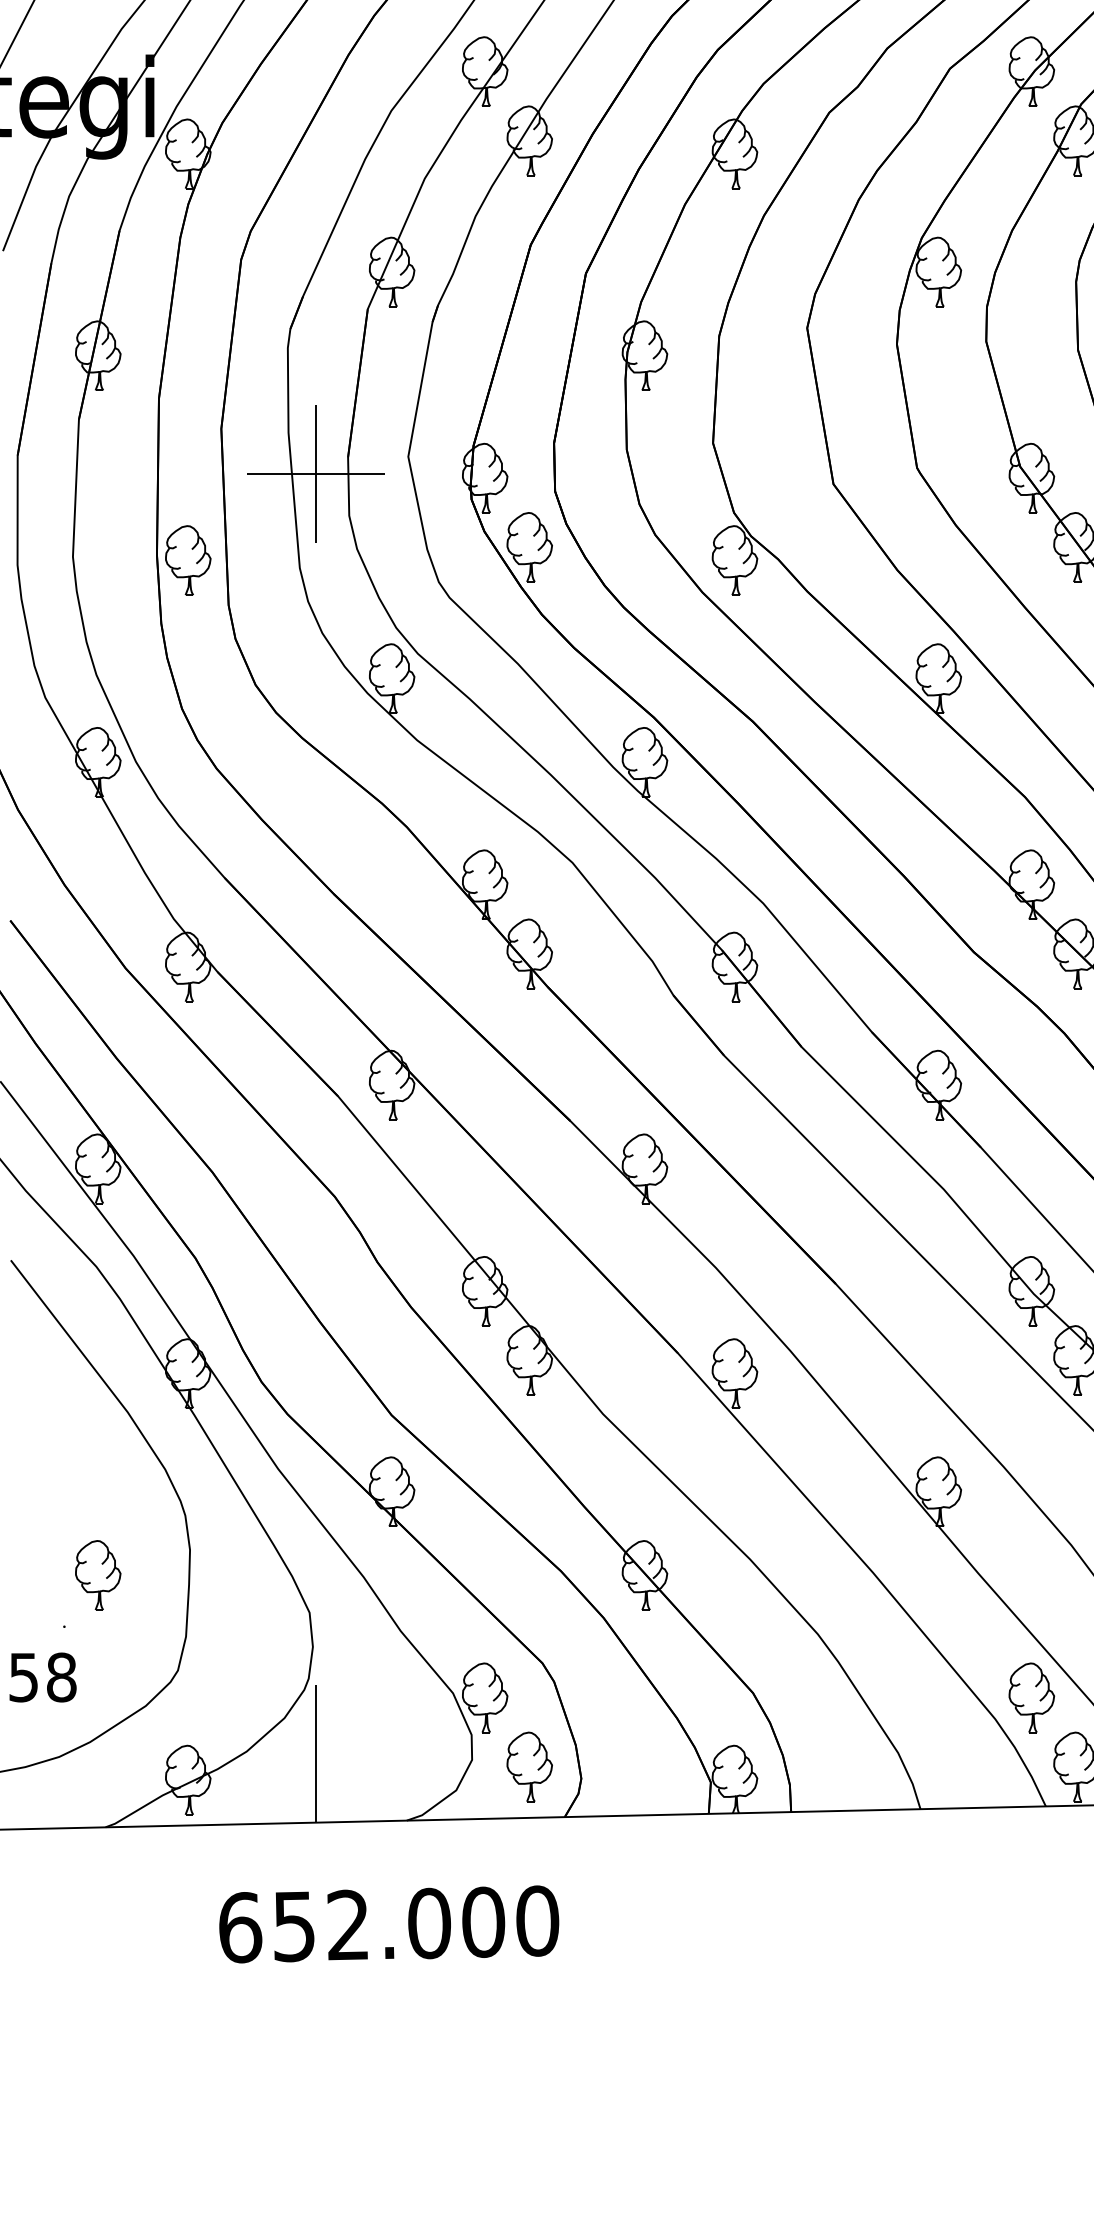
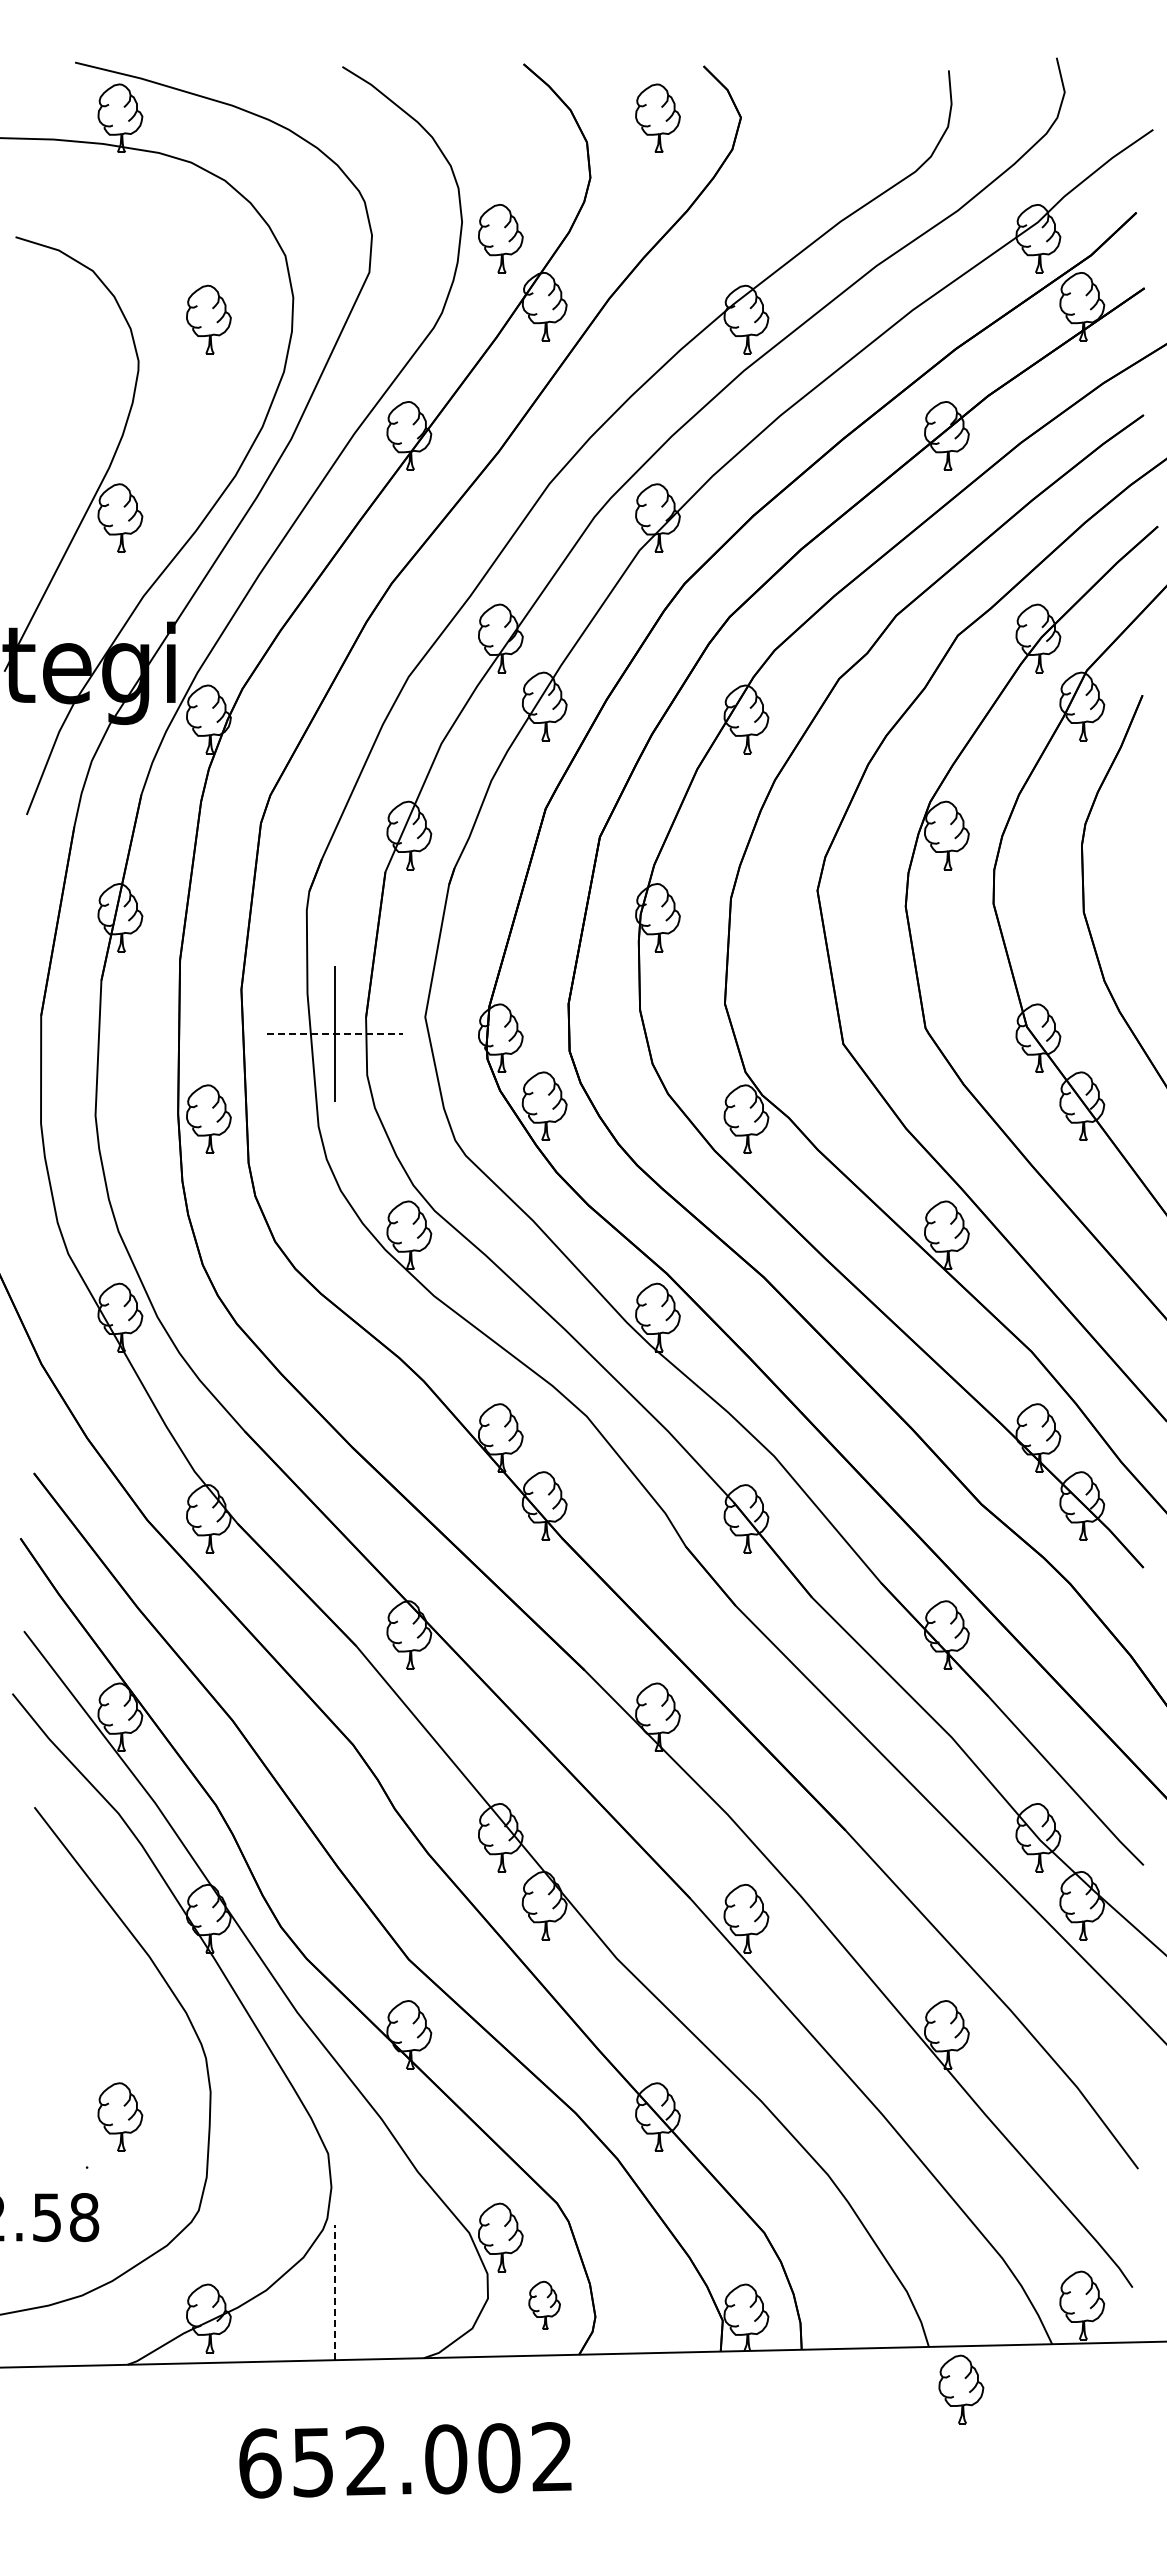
line: (315, 474) -> (334, 1034), solid -> dashed
part: (1031, 1697) -> (961, 2389), moved
line: (315, 1753) -> (334, 2292), solid -> dashed
part: (529, 1767) -> (544, 2305), size x0.7
text: (537, 1921) -> (552, 2457), 652.000 -> 652.002

